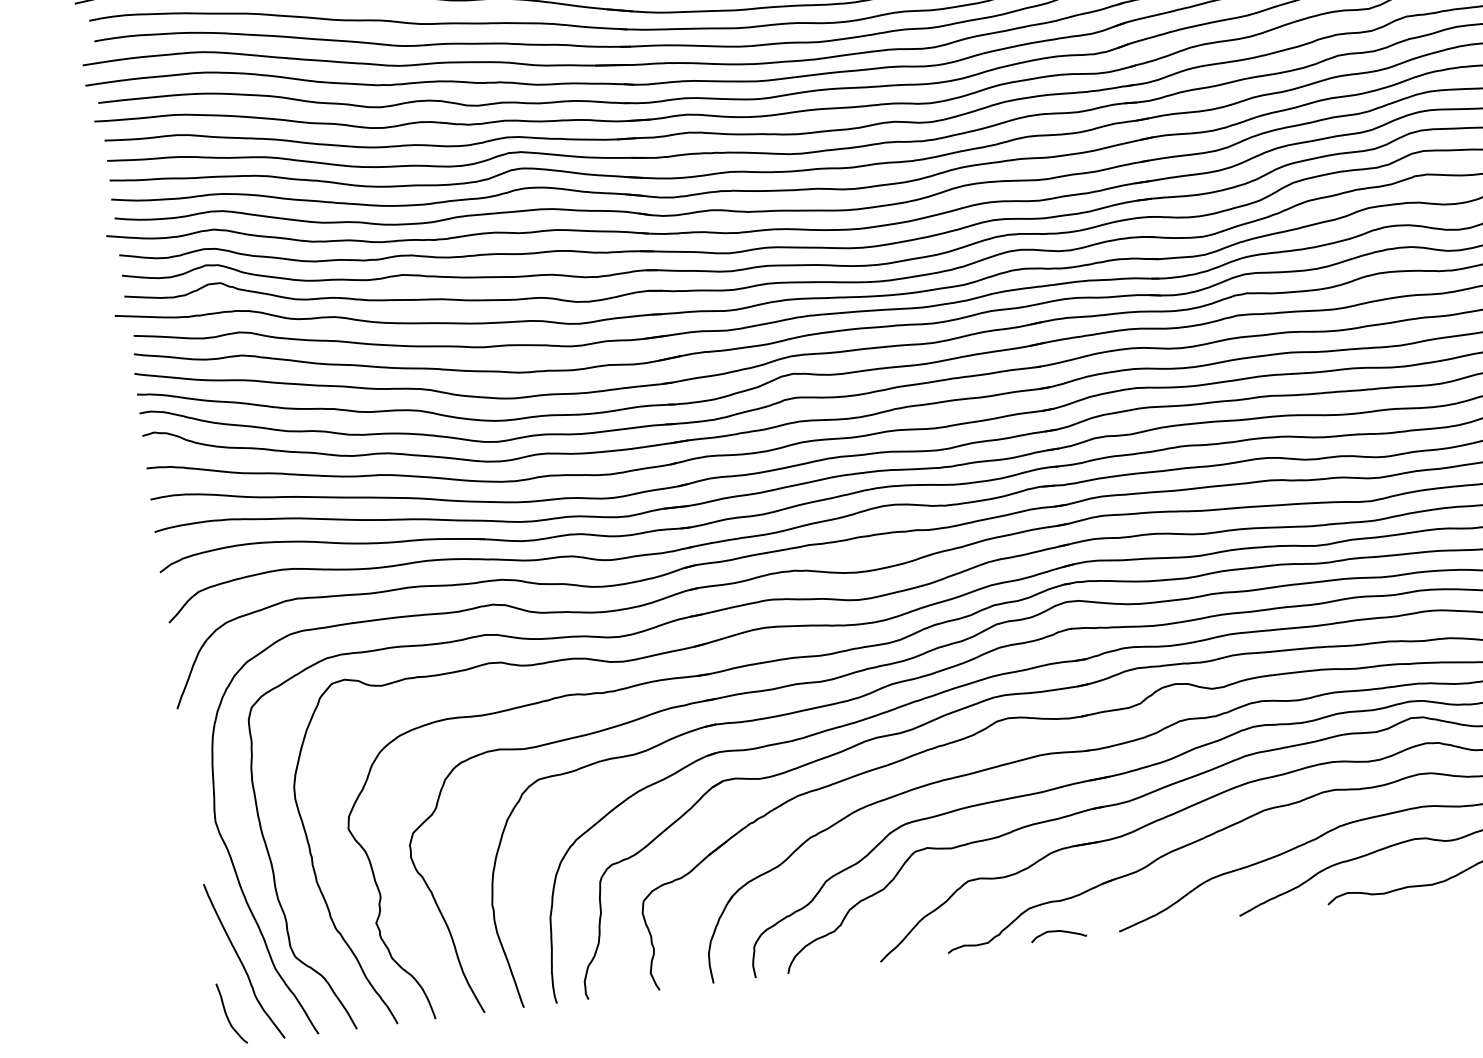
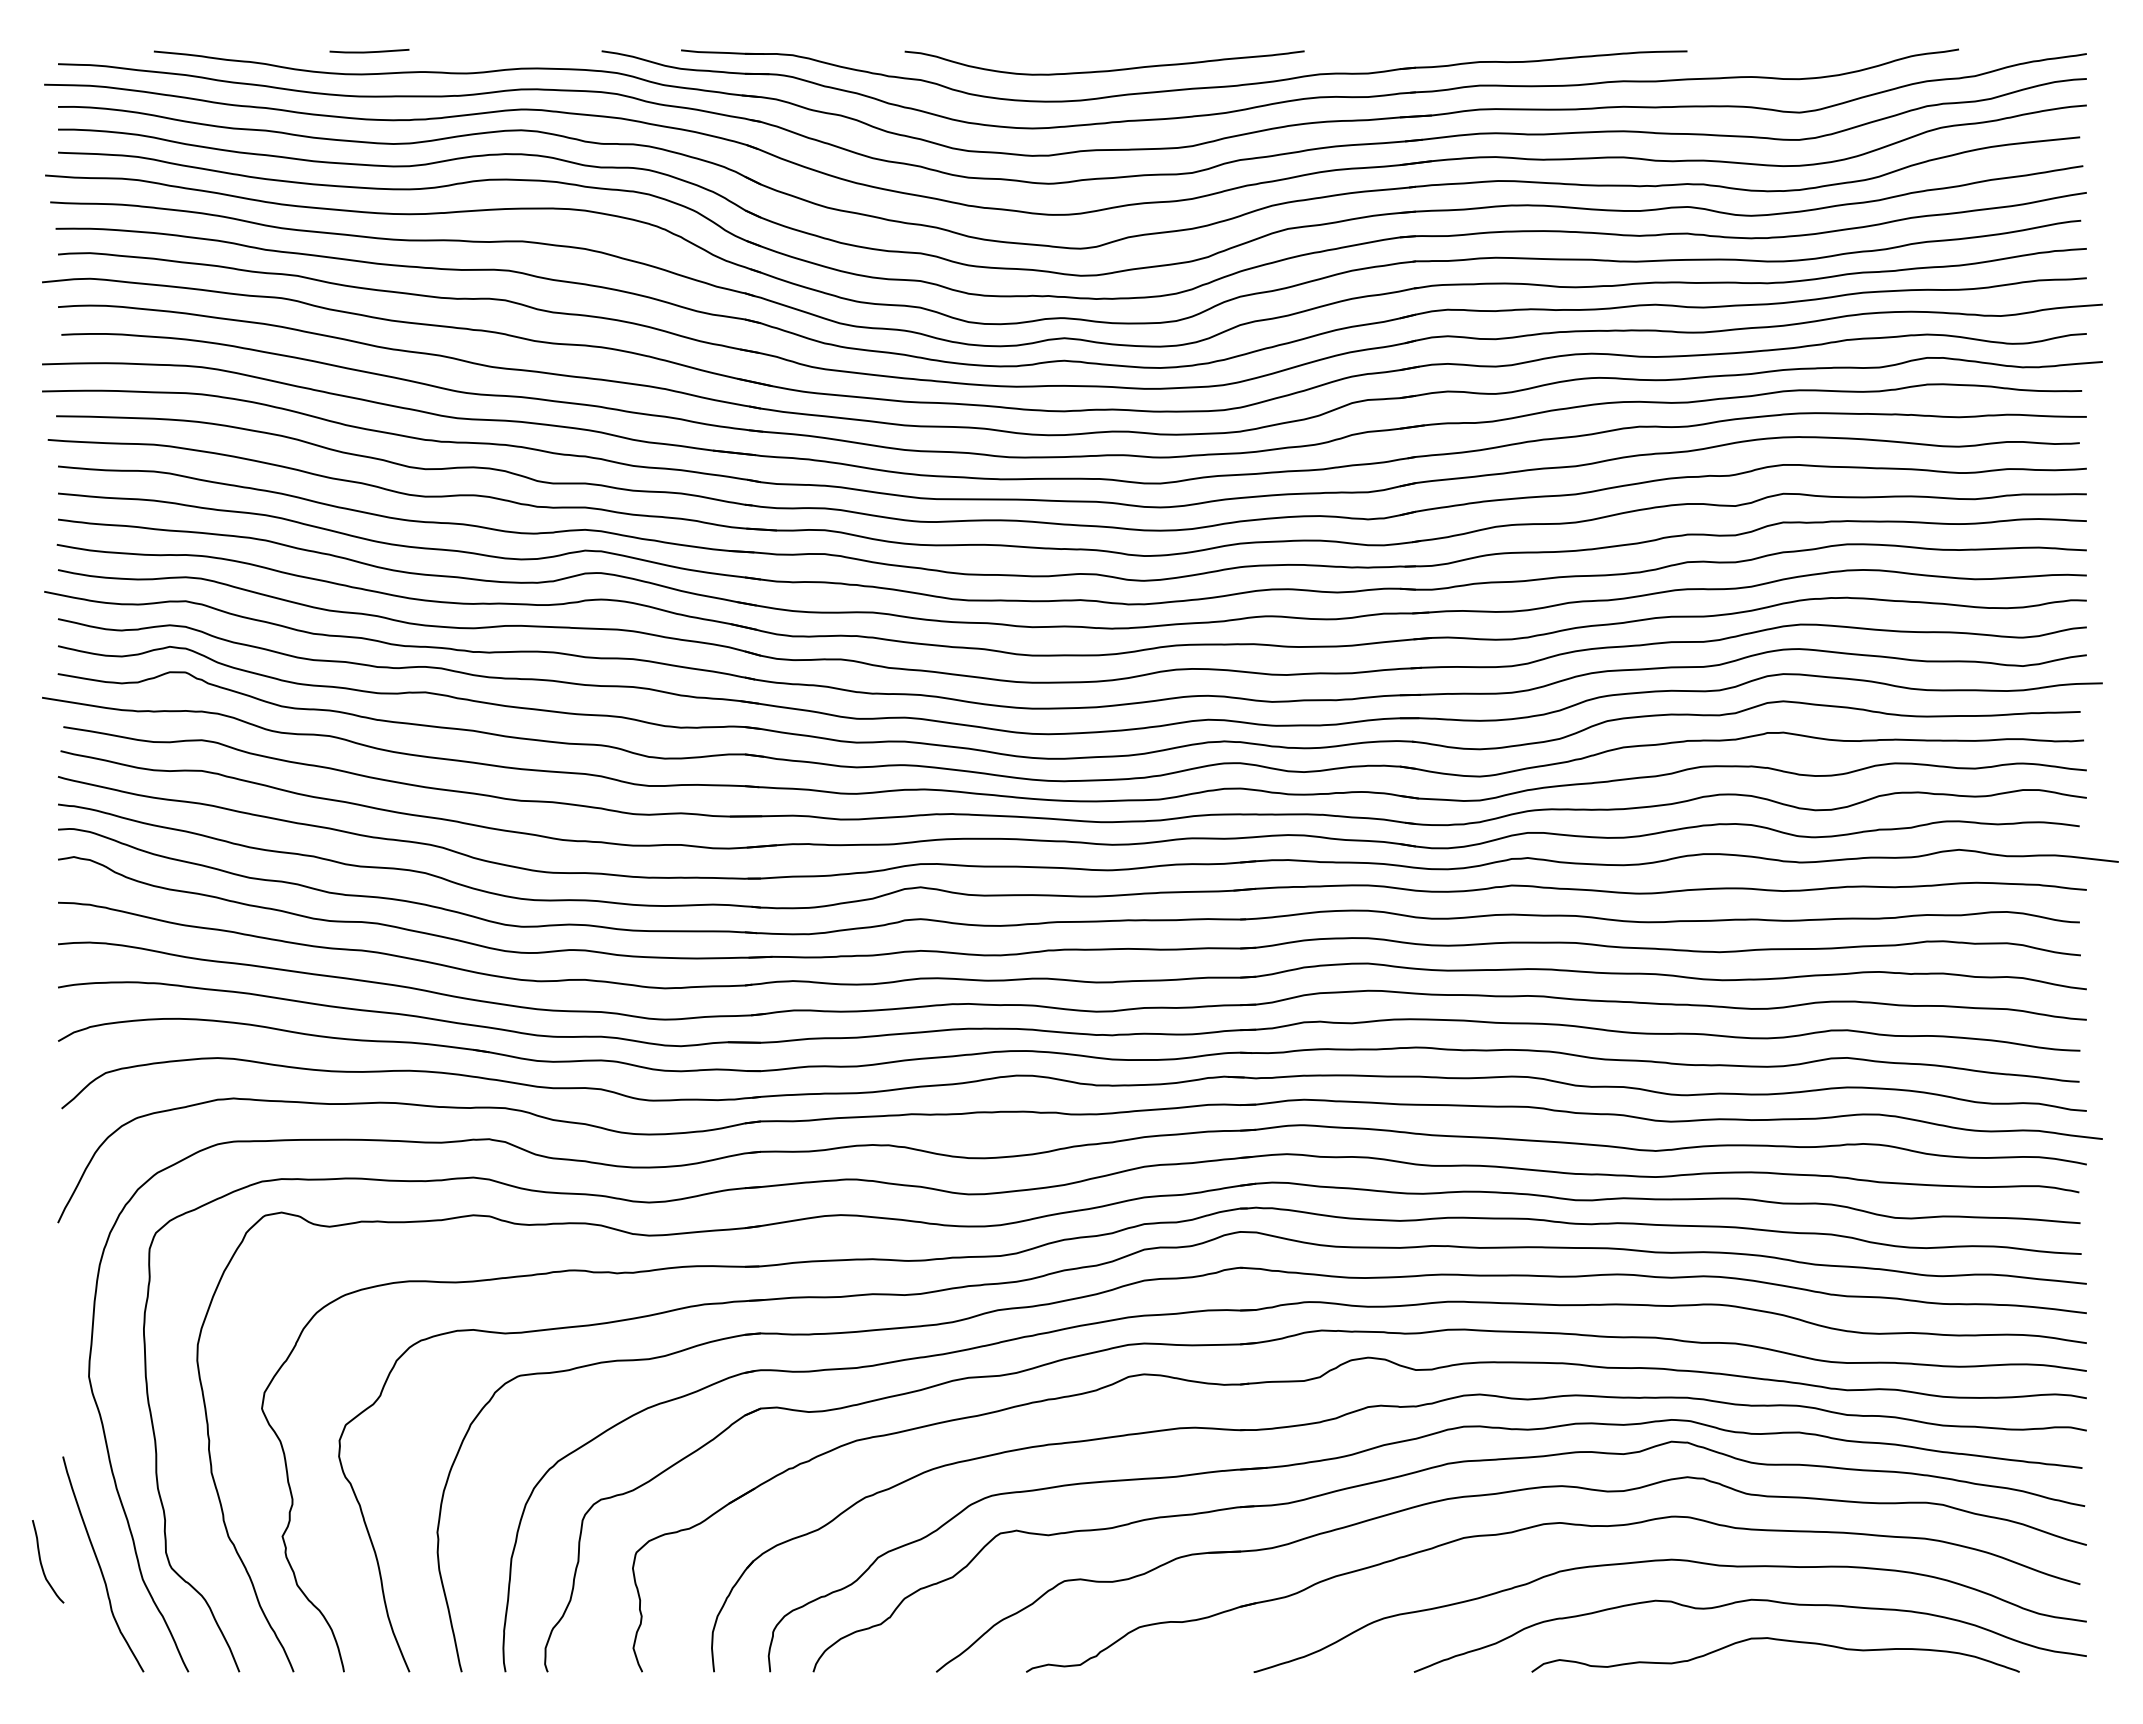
curve: (1058, 931) -> (1174, 1662), removed
curve: (227, 1016) -> (42, 1564), moved

